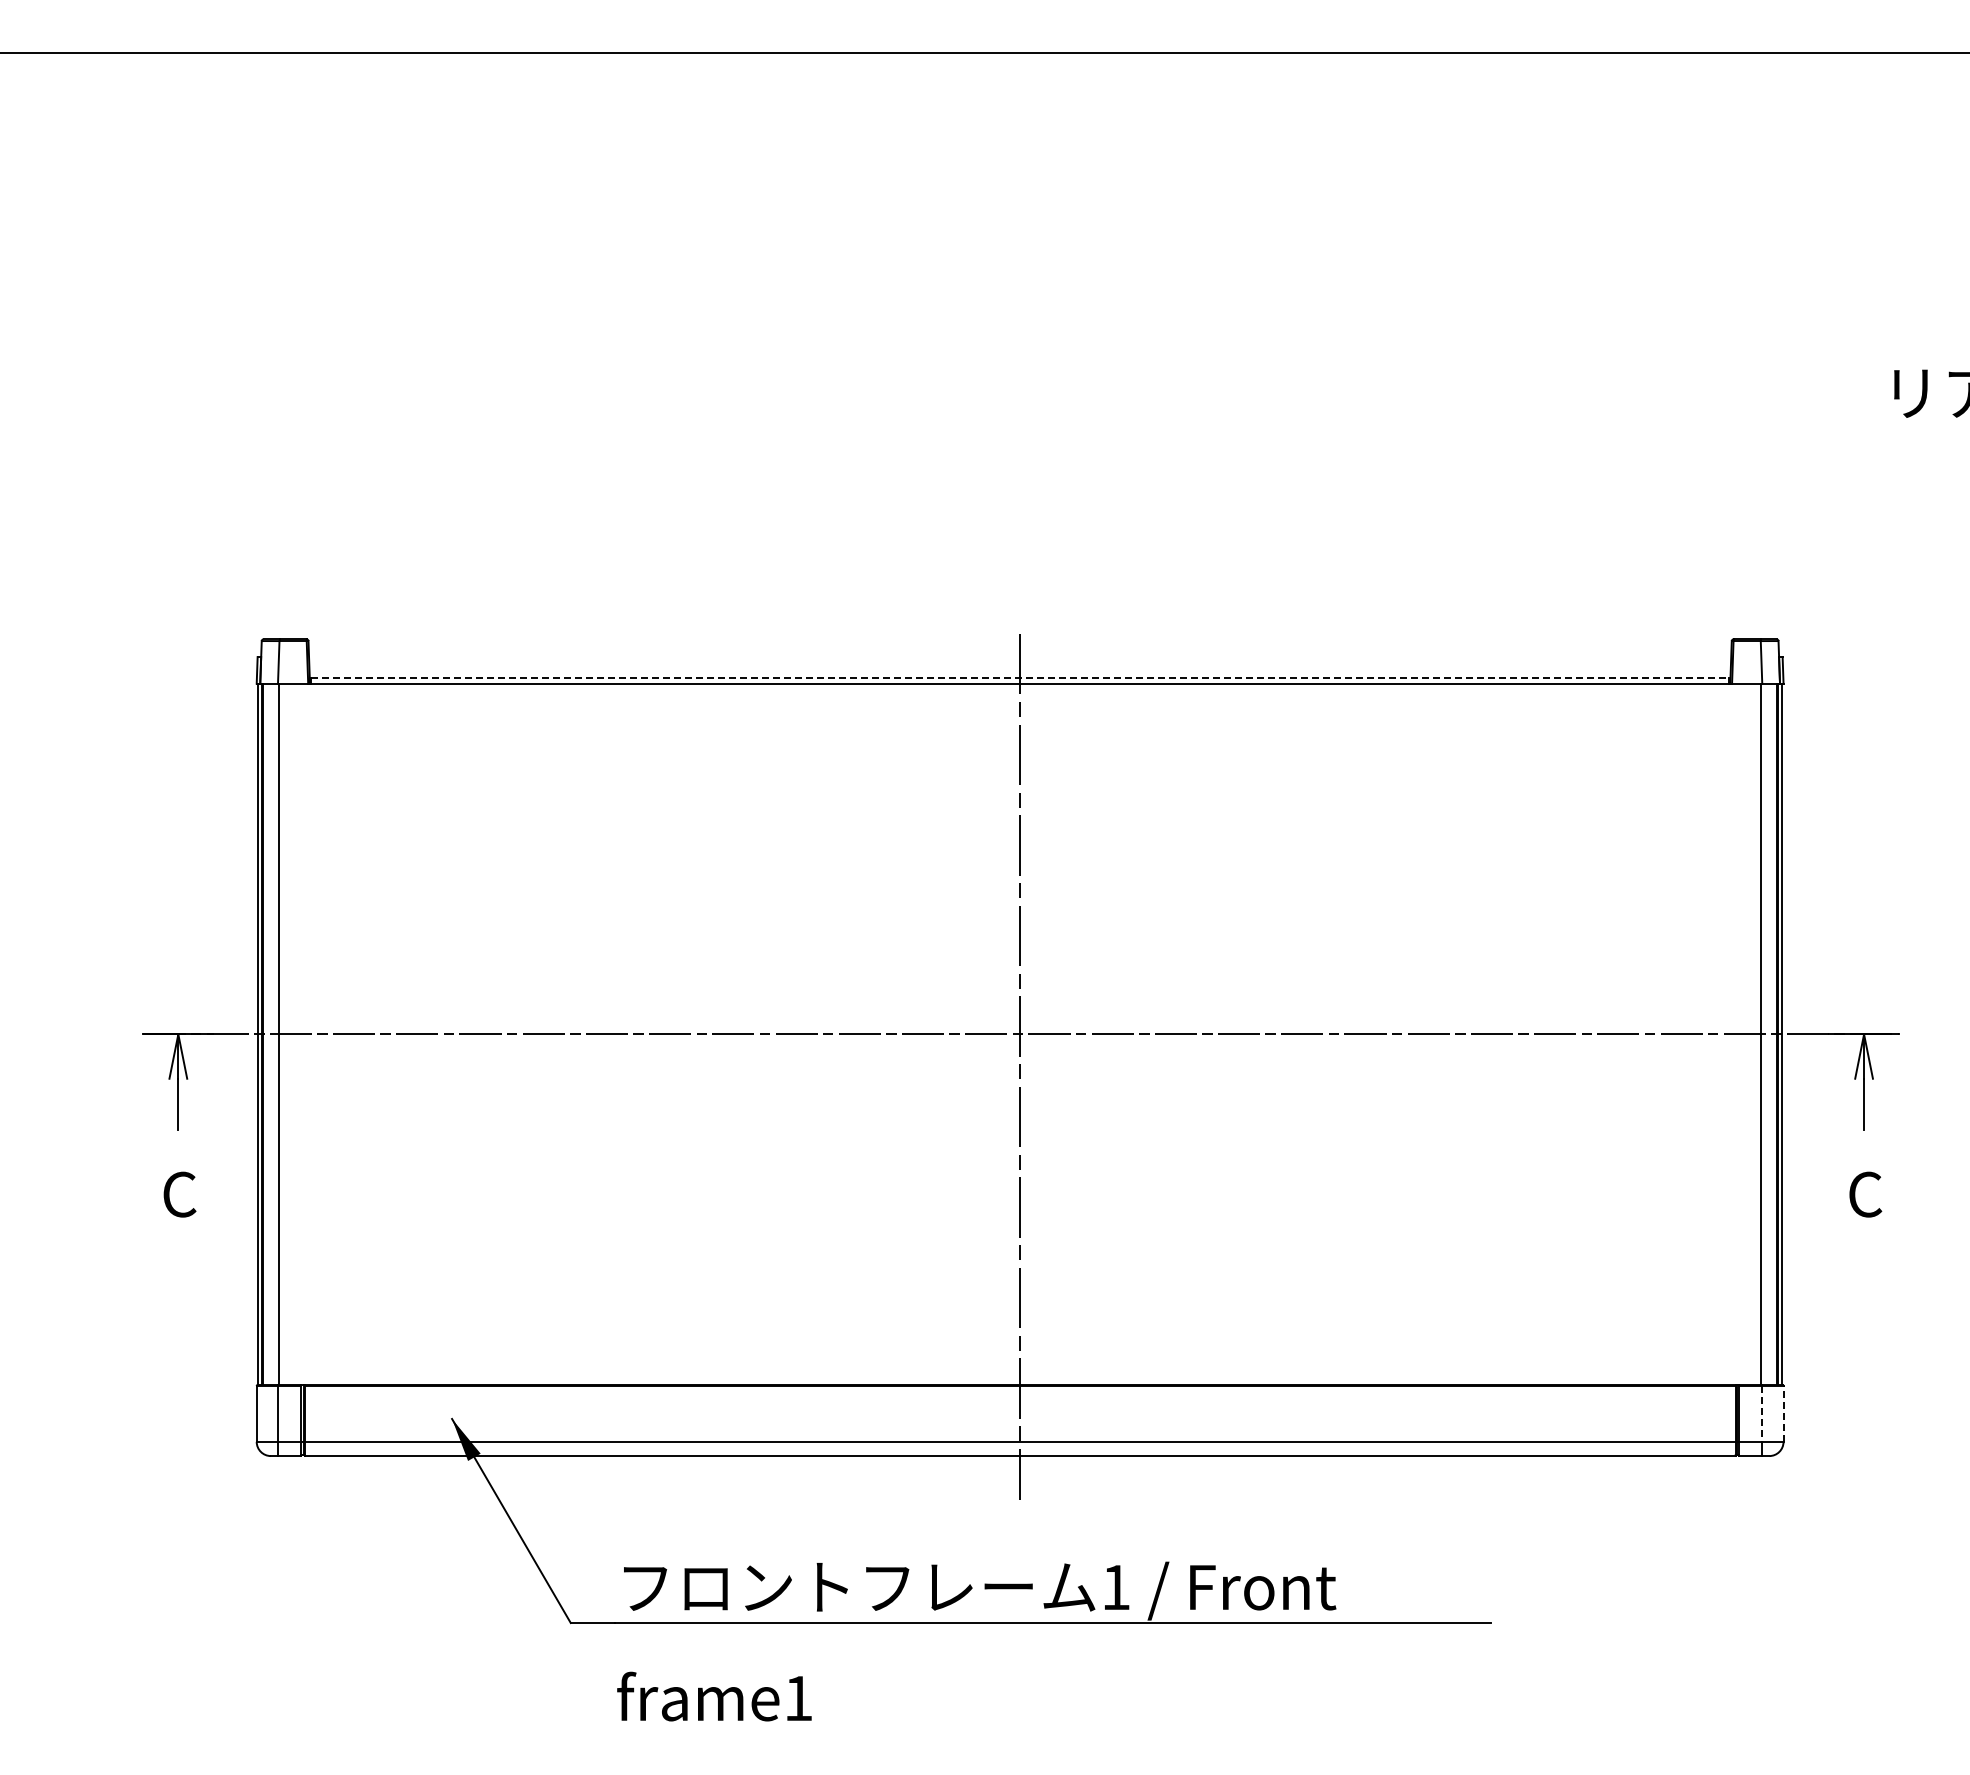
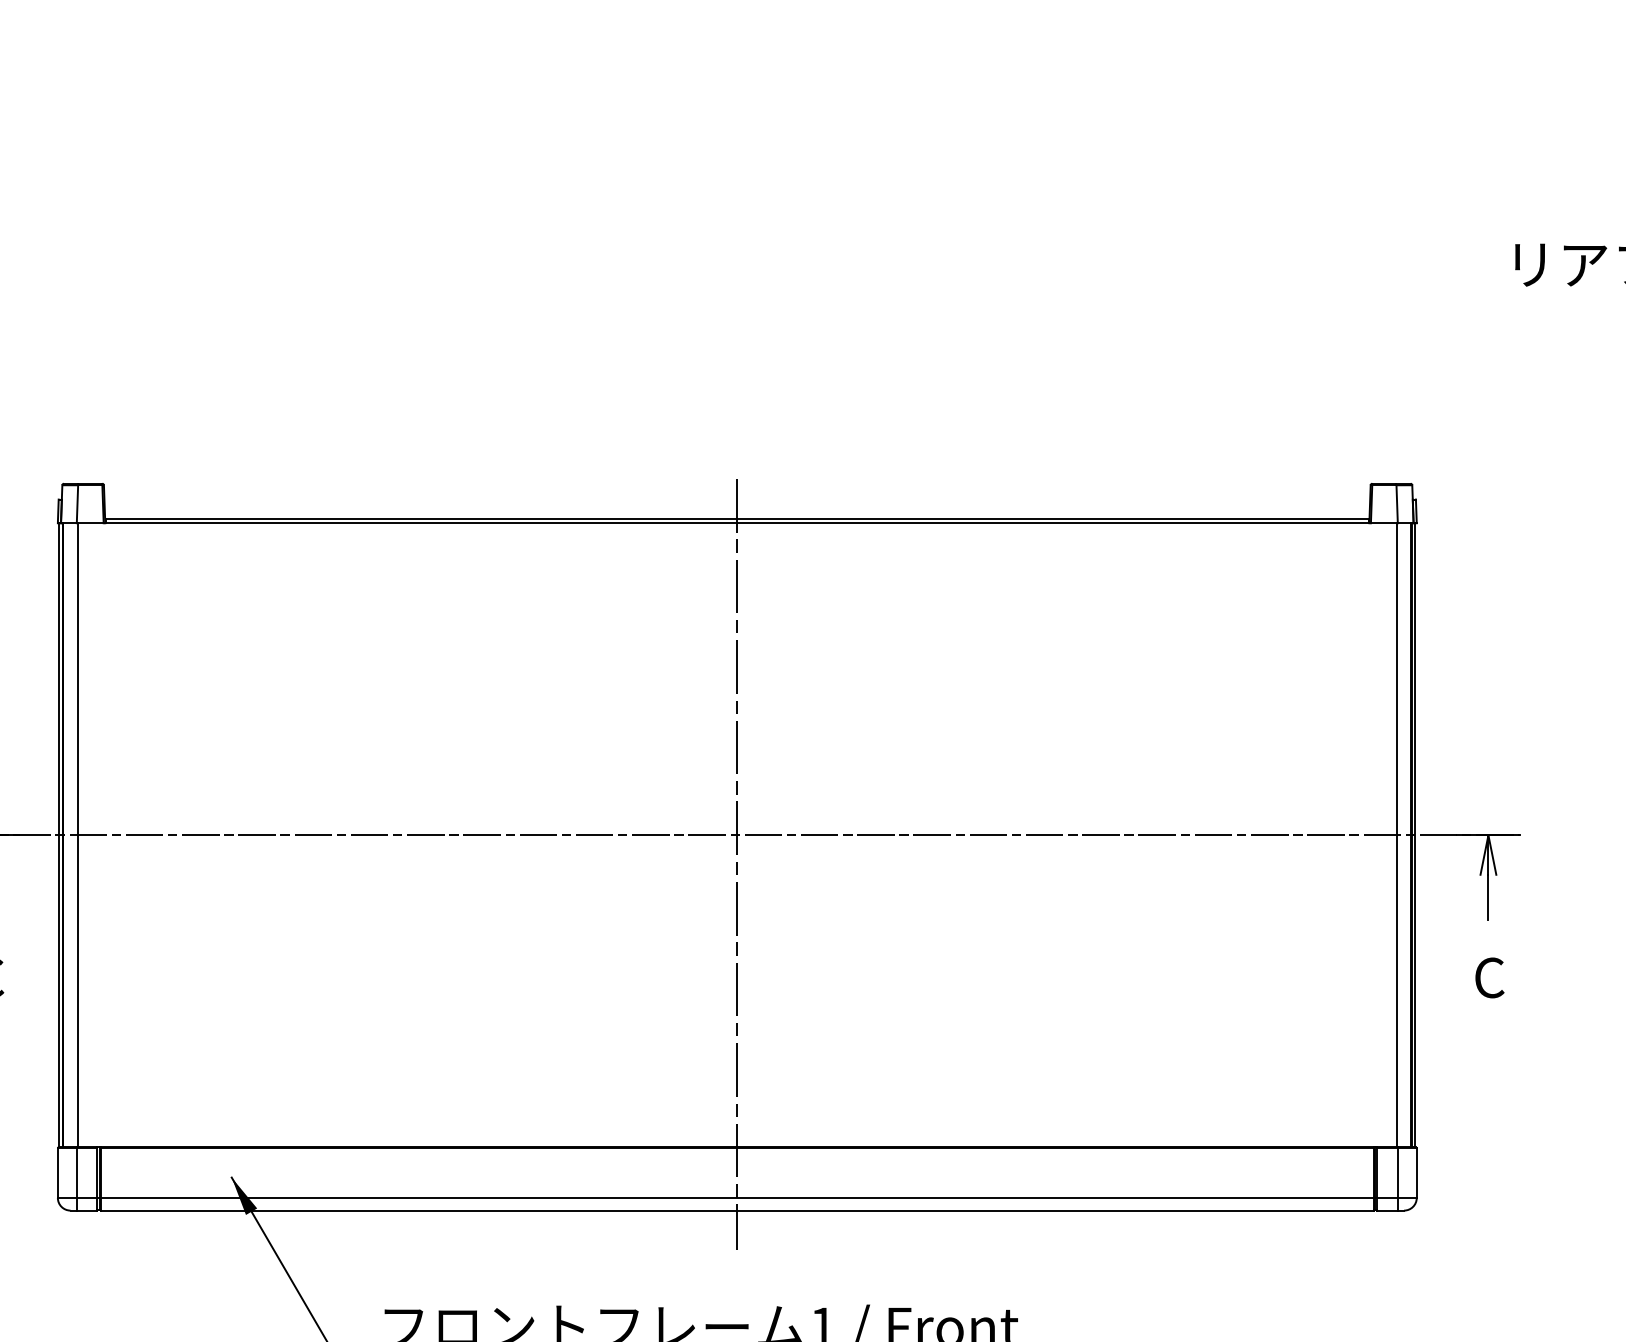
line: (1020, 678) -> (737, 518), dashed -> solid
line: (1762, 1413) -> (1398, 1172), dashed -> solid
line: (1783, 1413) -> (1416, 1172), dashed -> solid

